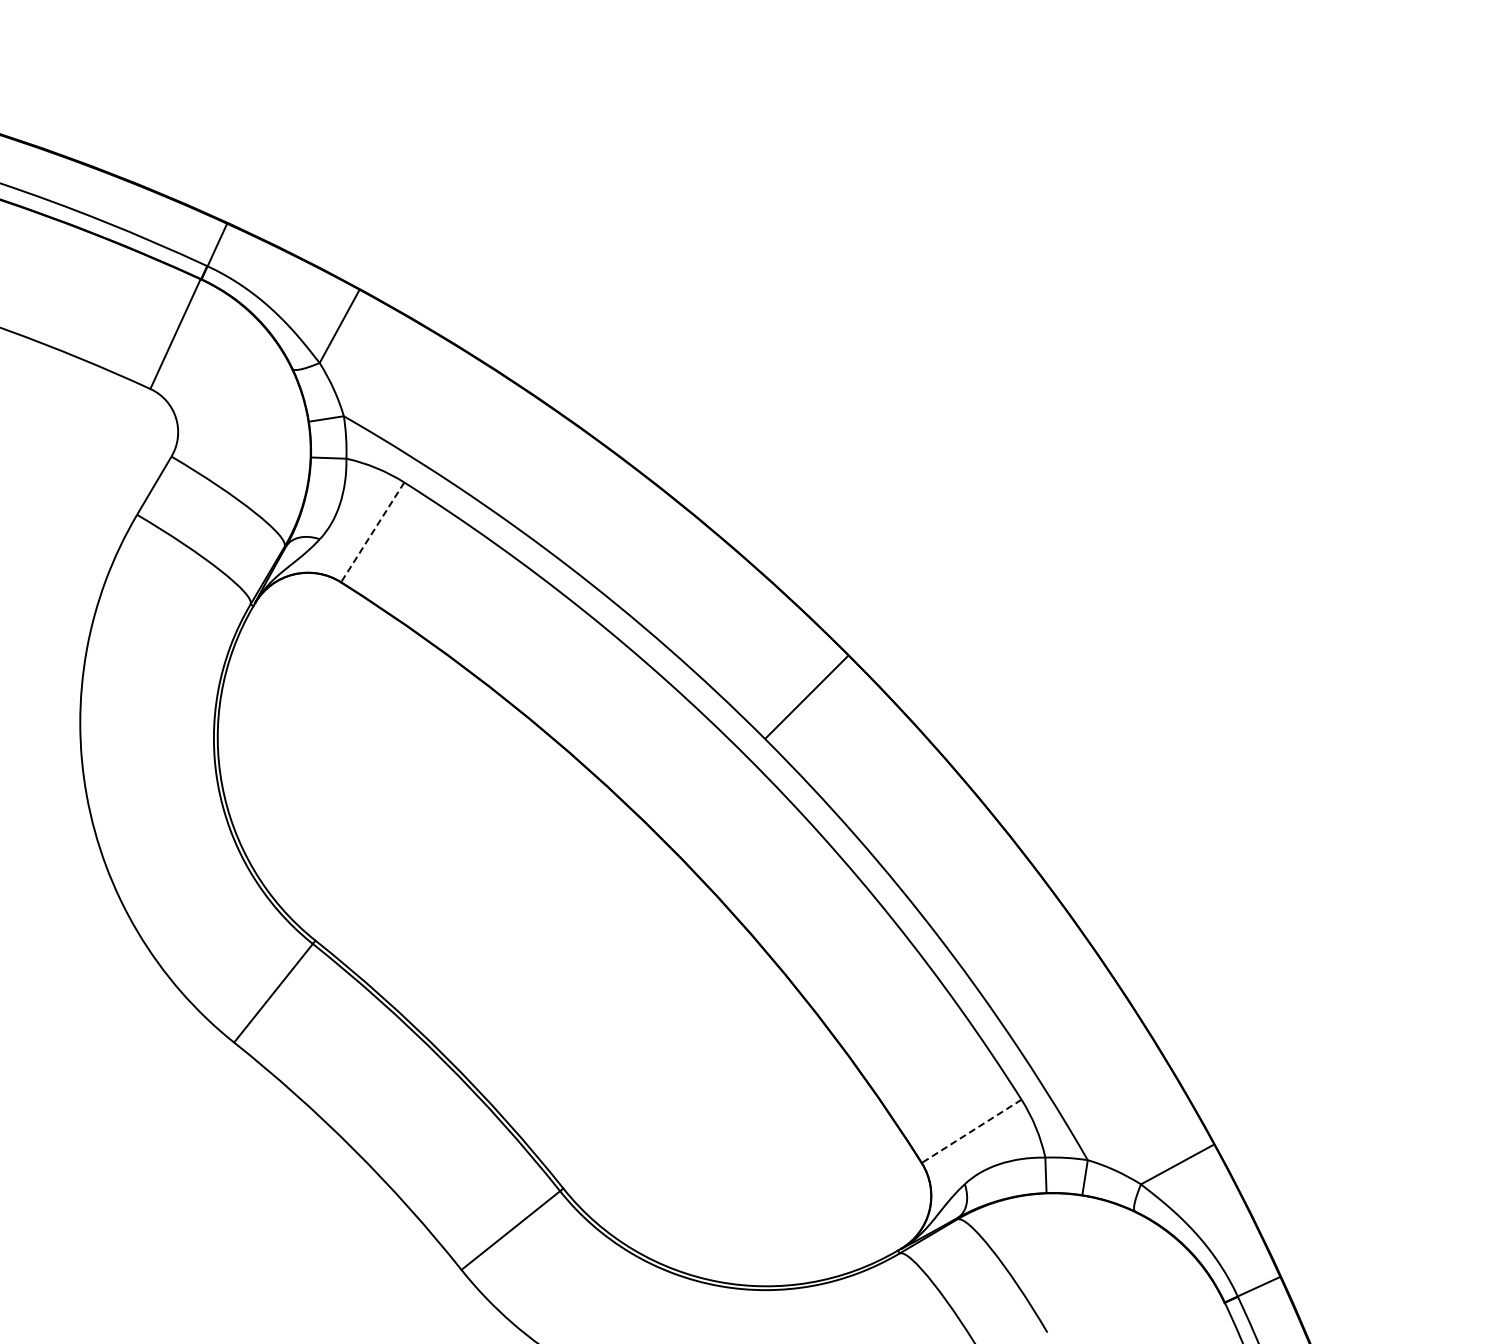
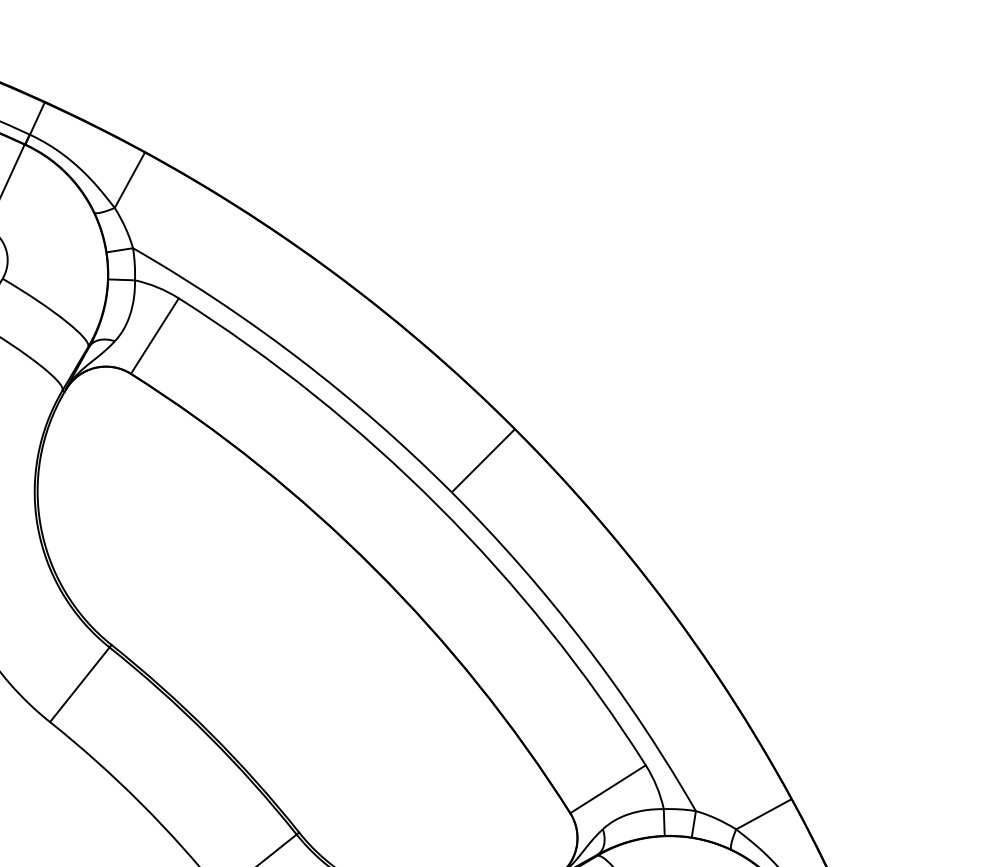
line: (372, 532) -> (154, 336), dashed -> solid
line: (971, 1131) -> (607, 789), dashed -> solid

